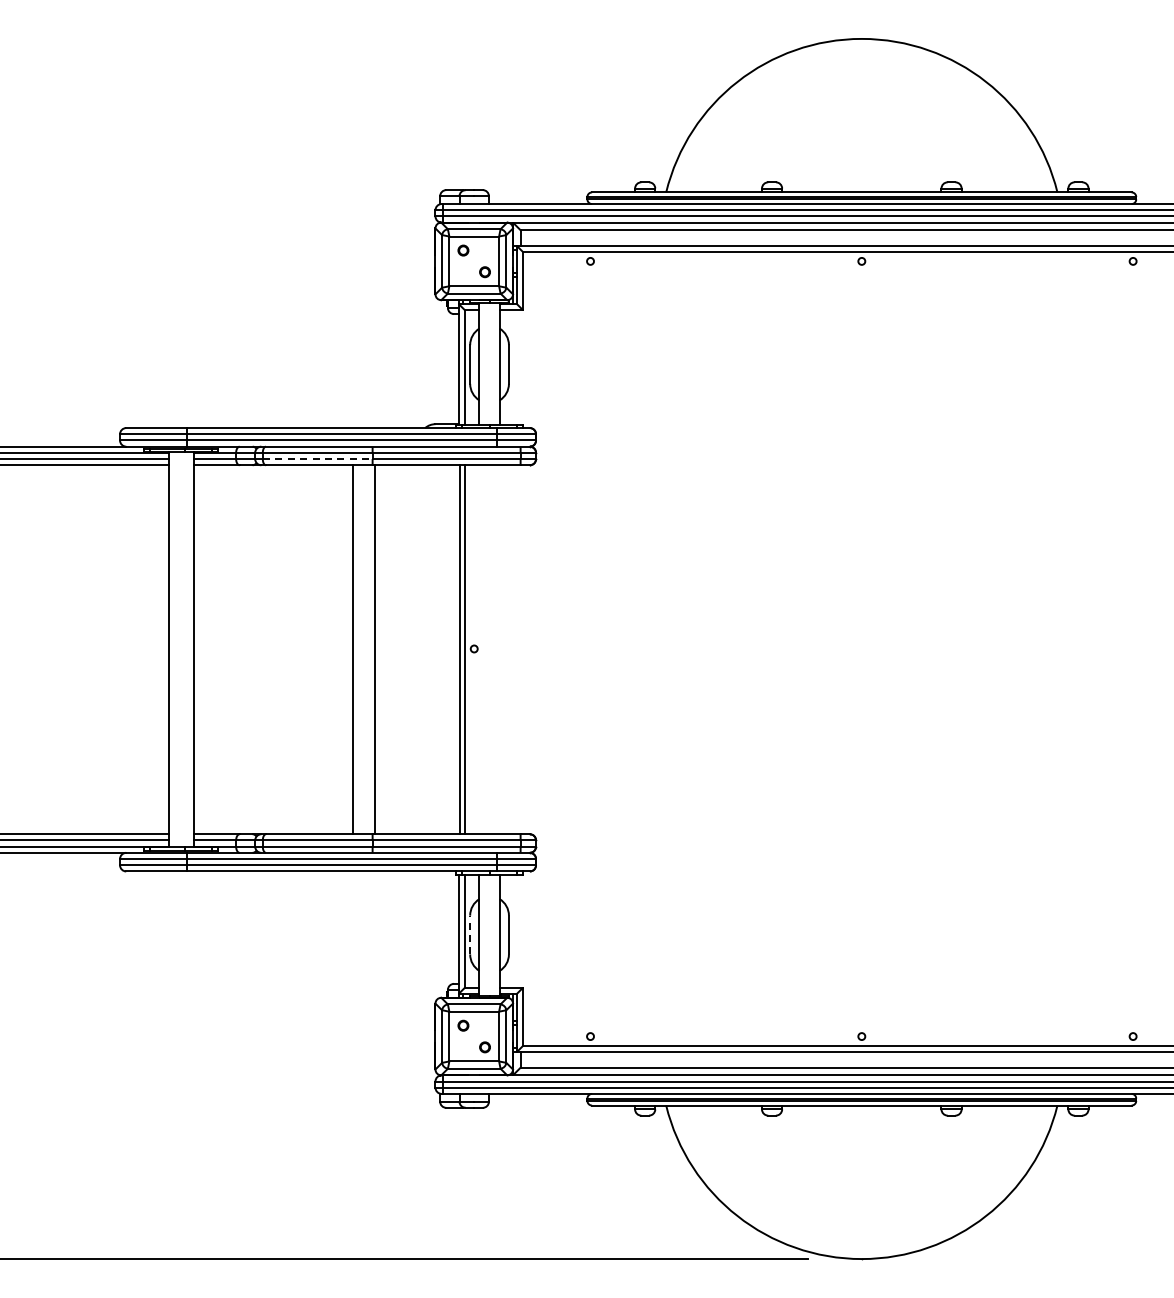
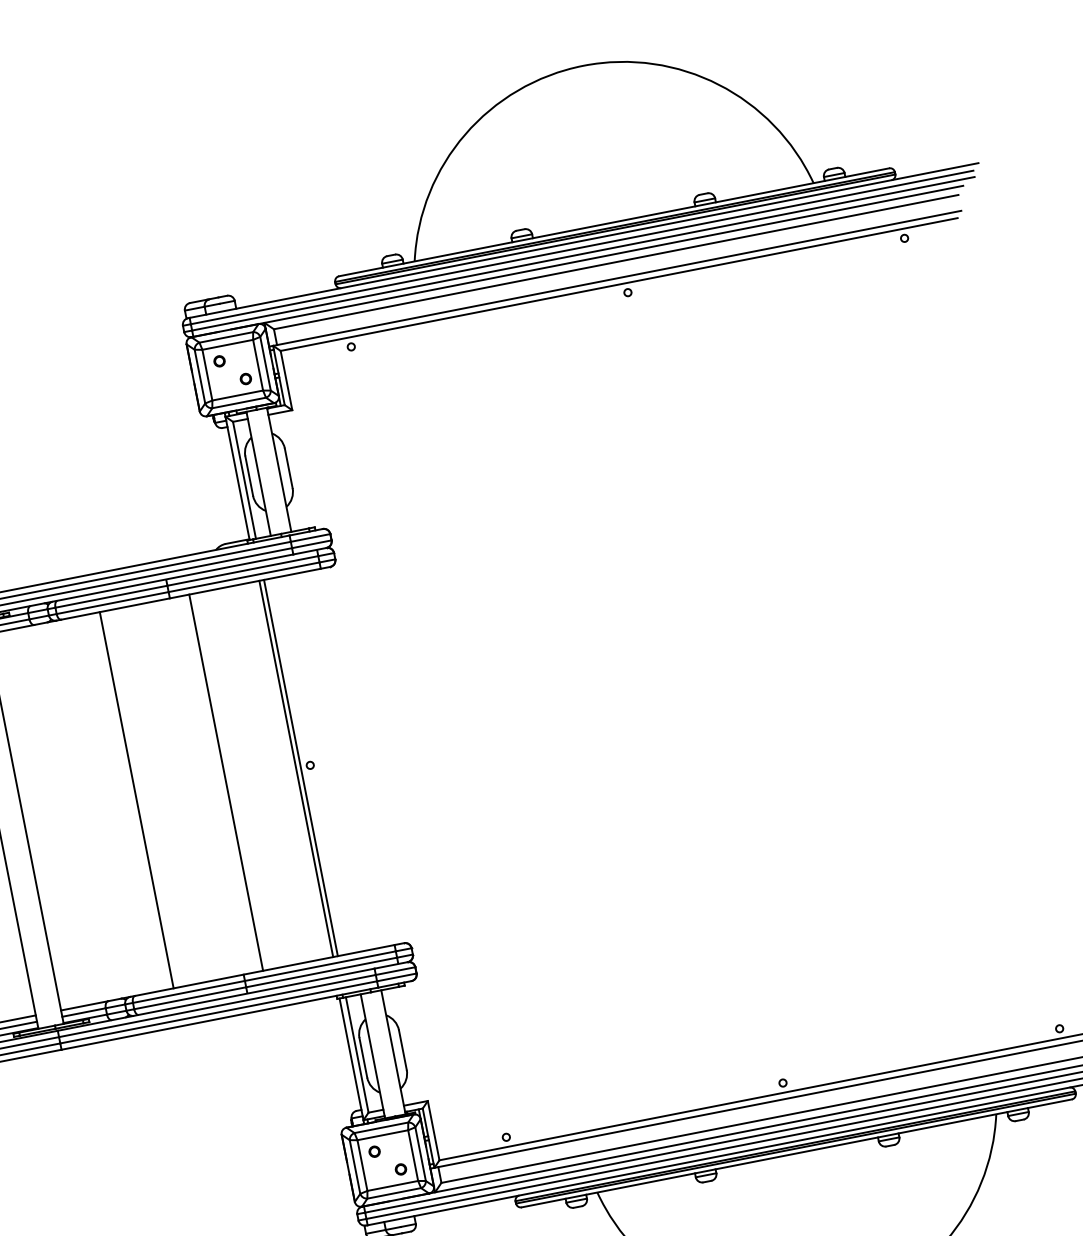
line: (317, 459) -> (112, 603), dashed -> solid
line: (352, 649) -> (226, 782), moved
line: (374, 649) -> (136, 800), moved
line: (470, 934) -> (363, 1057), dashed -> solid

